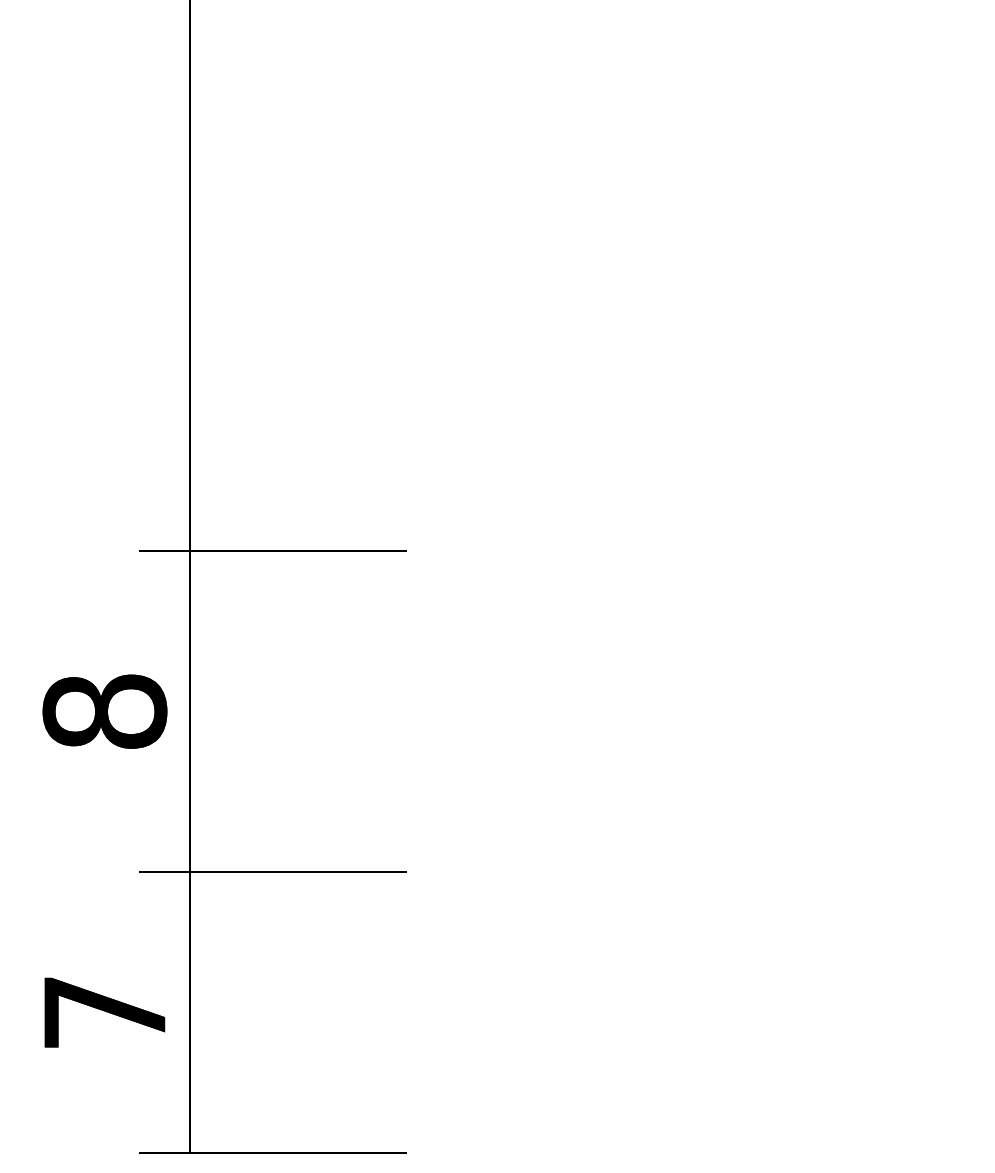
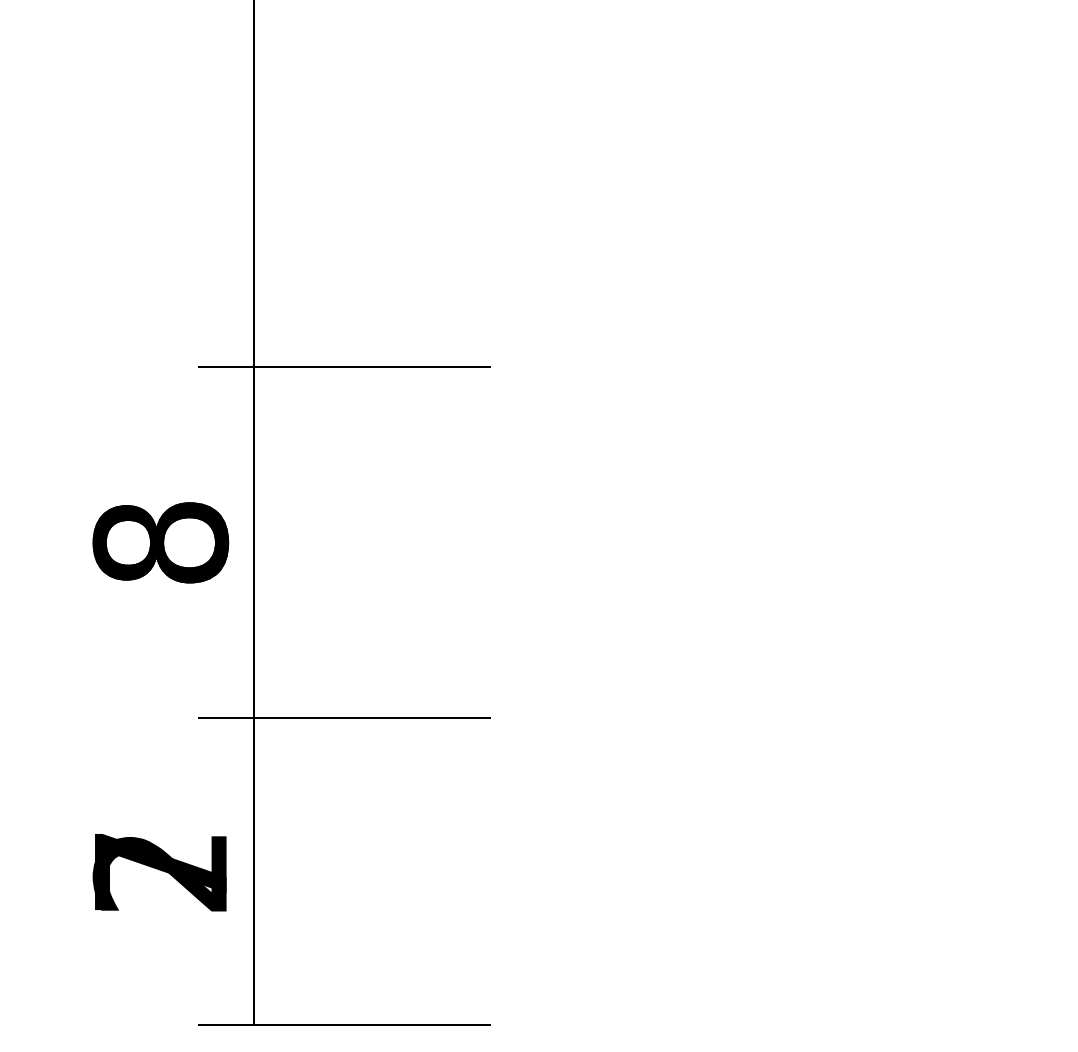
text: (103, 1012) -> (159, 871), 7 -> 2

